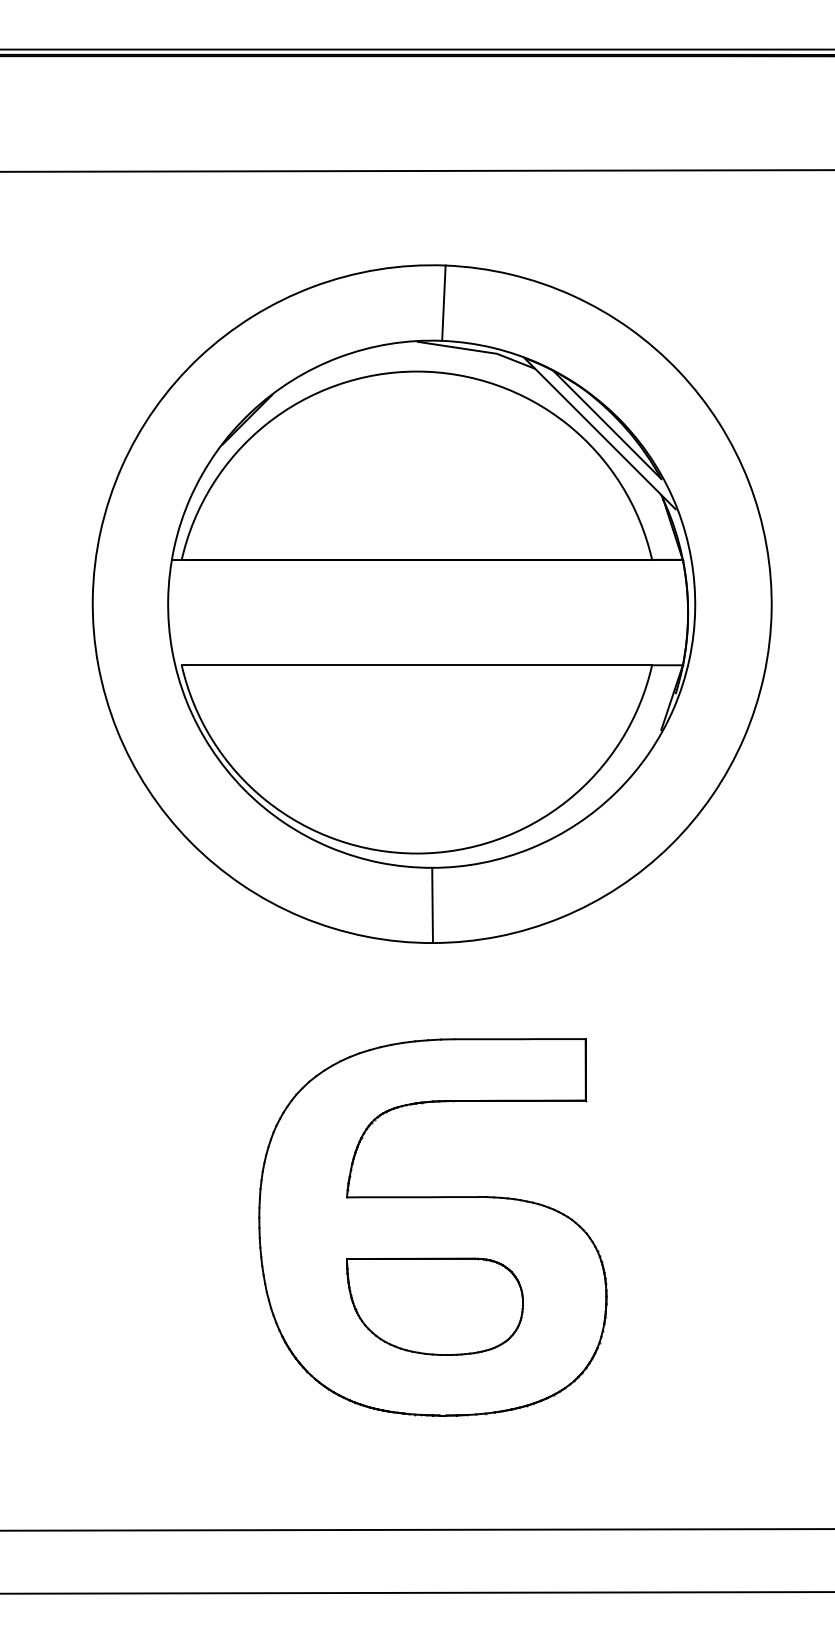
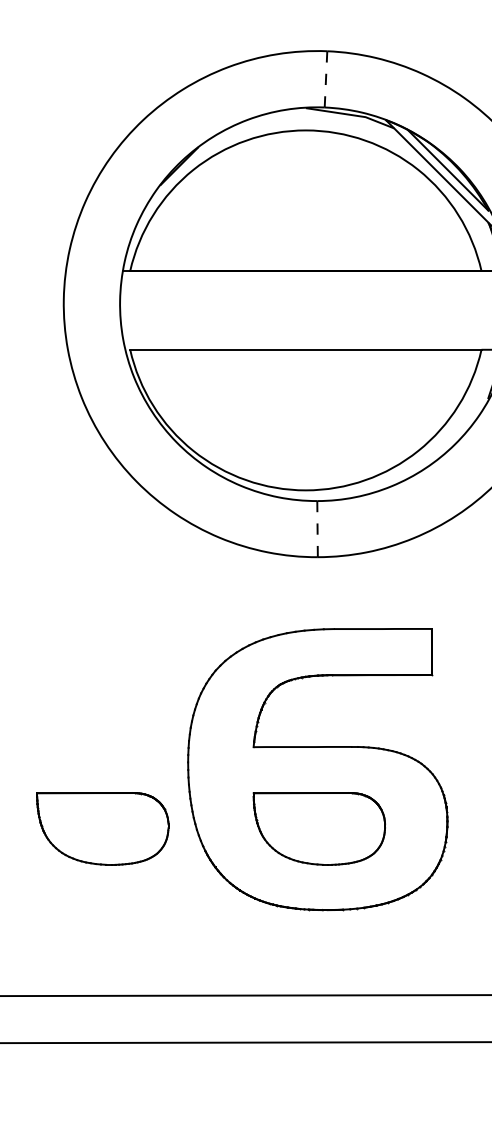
line: (443, 303) -> (325, 79), solid -> dashed
line: (432, 905) -> (317, 529), solid -> dashed
part: (144, 1306) -> (102, 828), added

